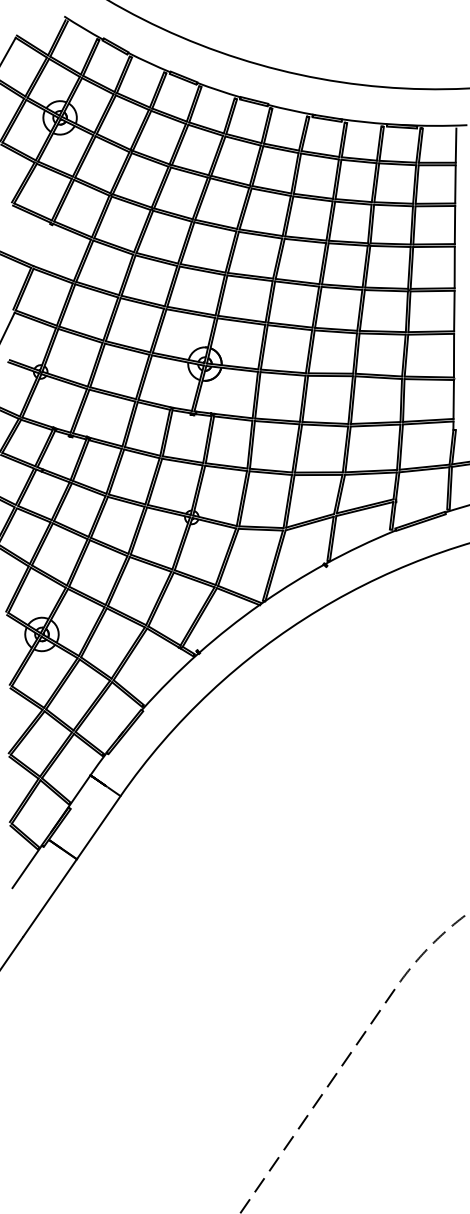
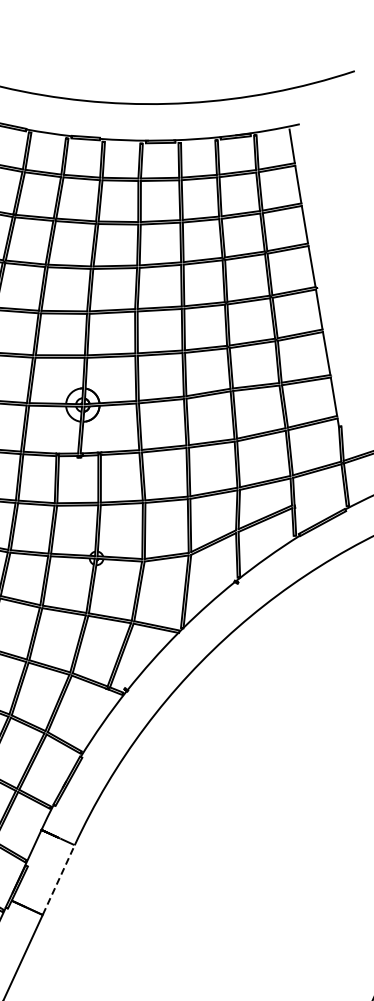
line: (99, 827) -> (59, 879), solid -> dashed

